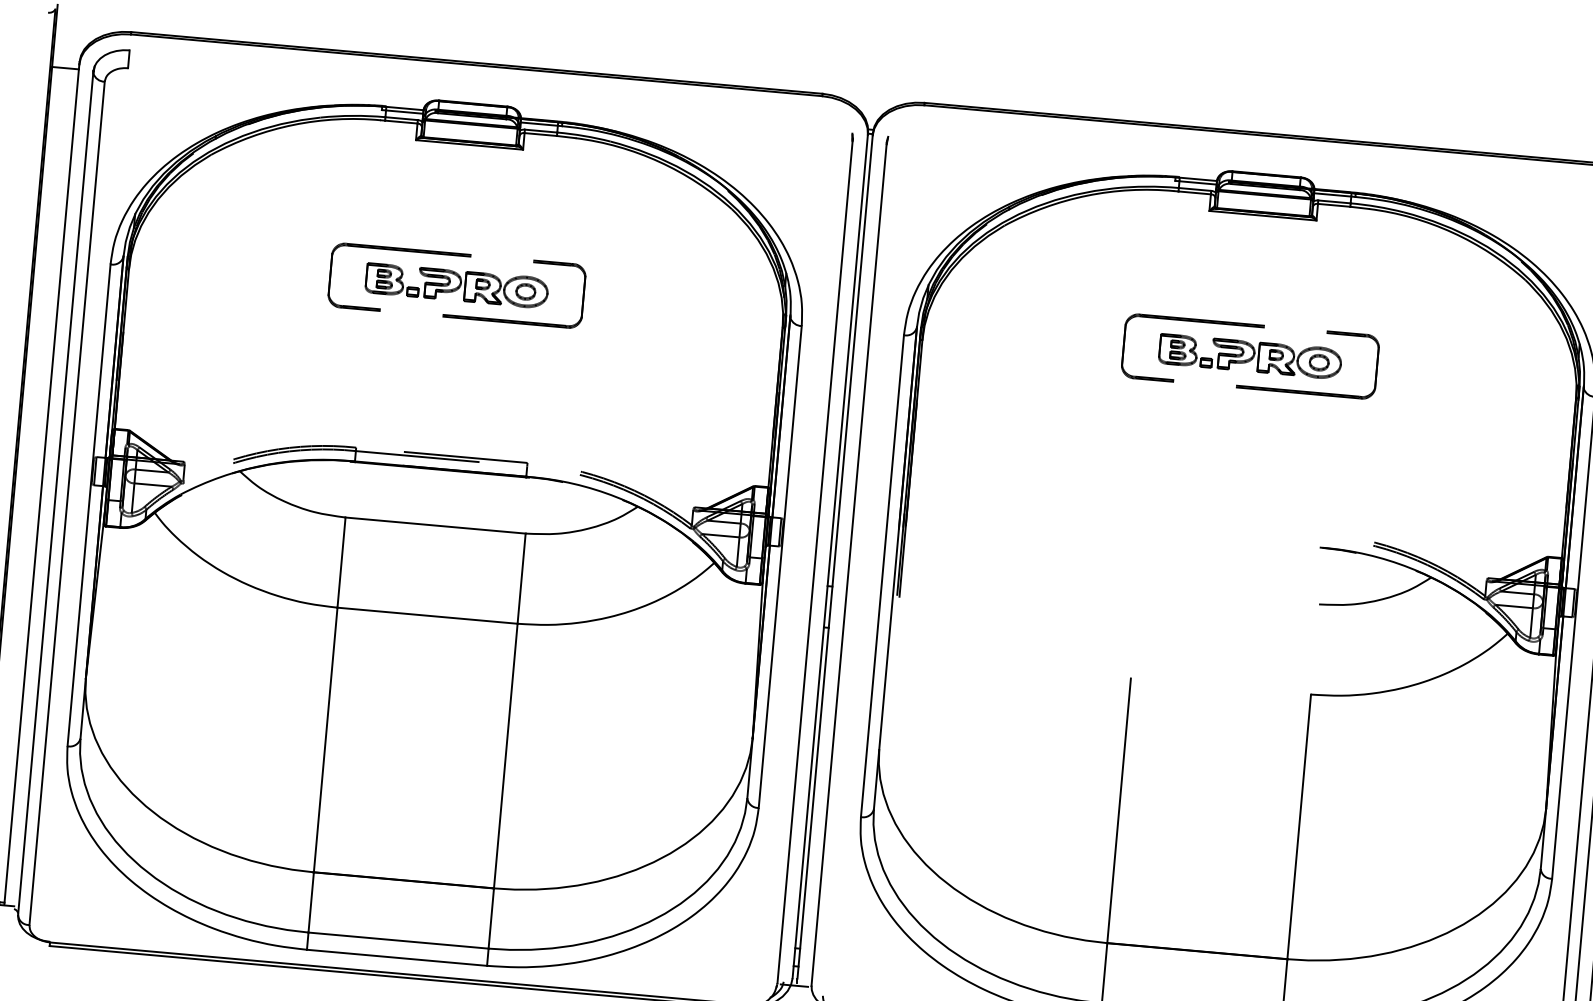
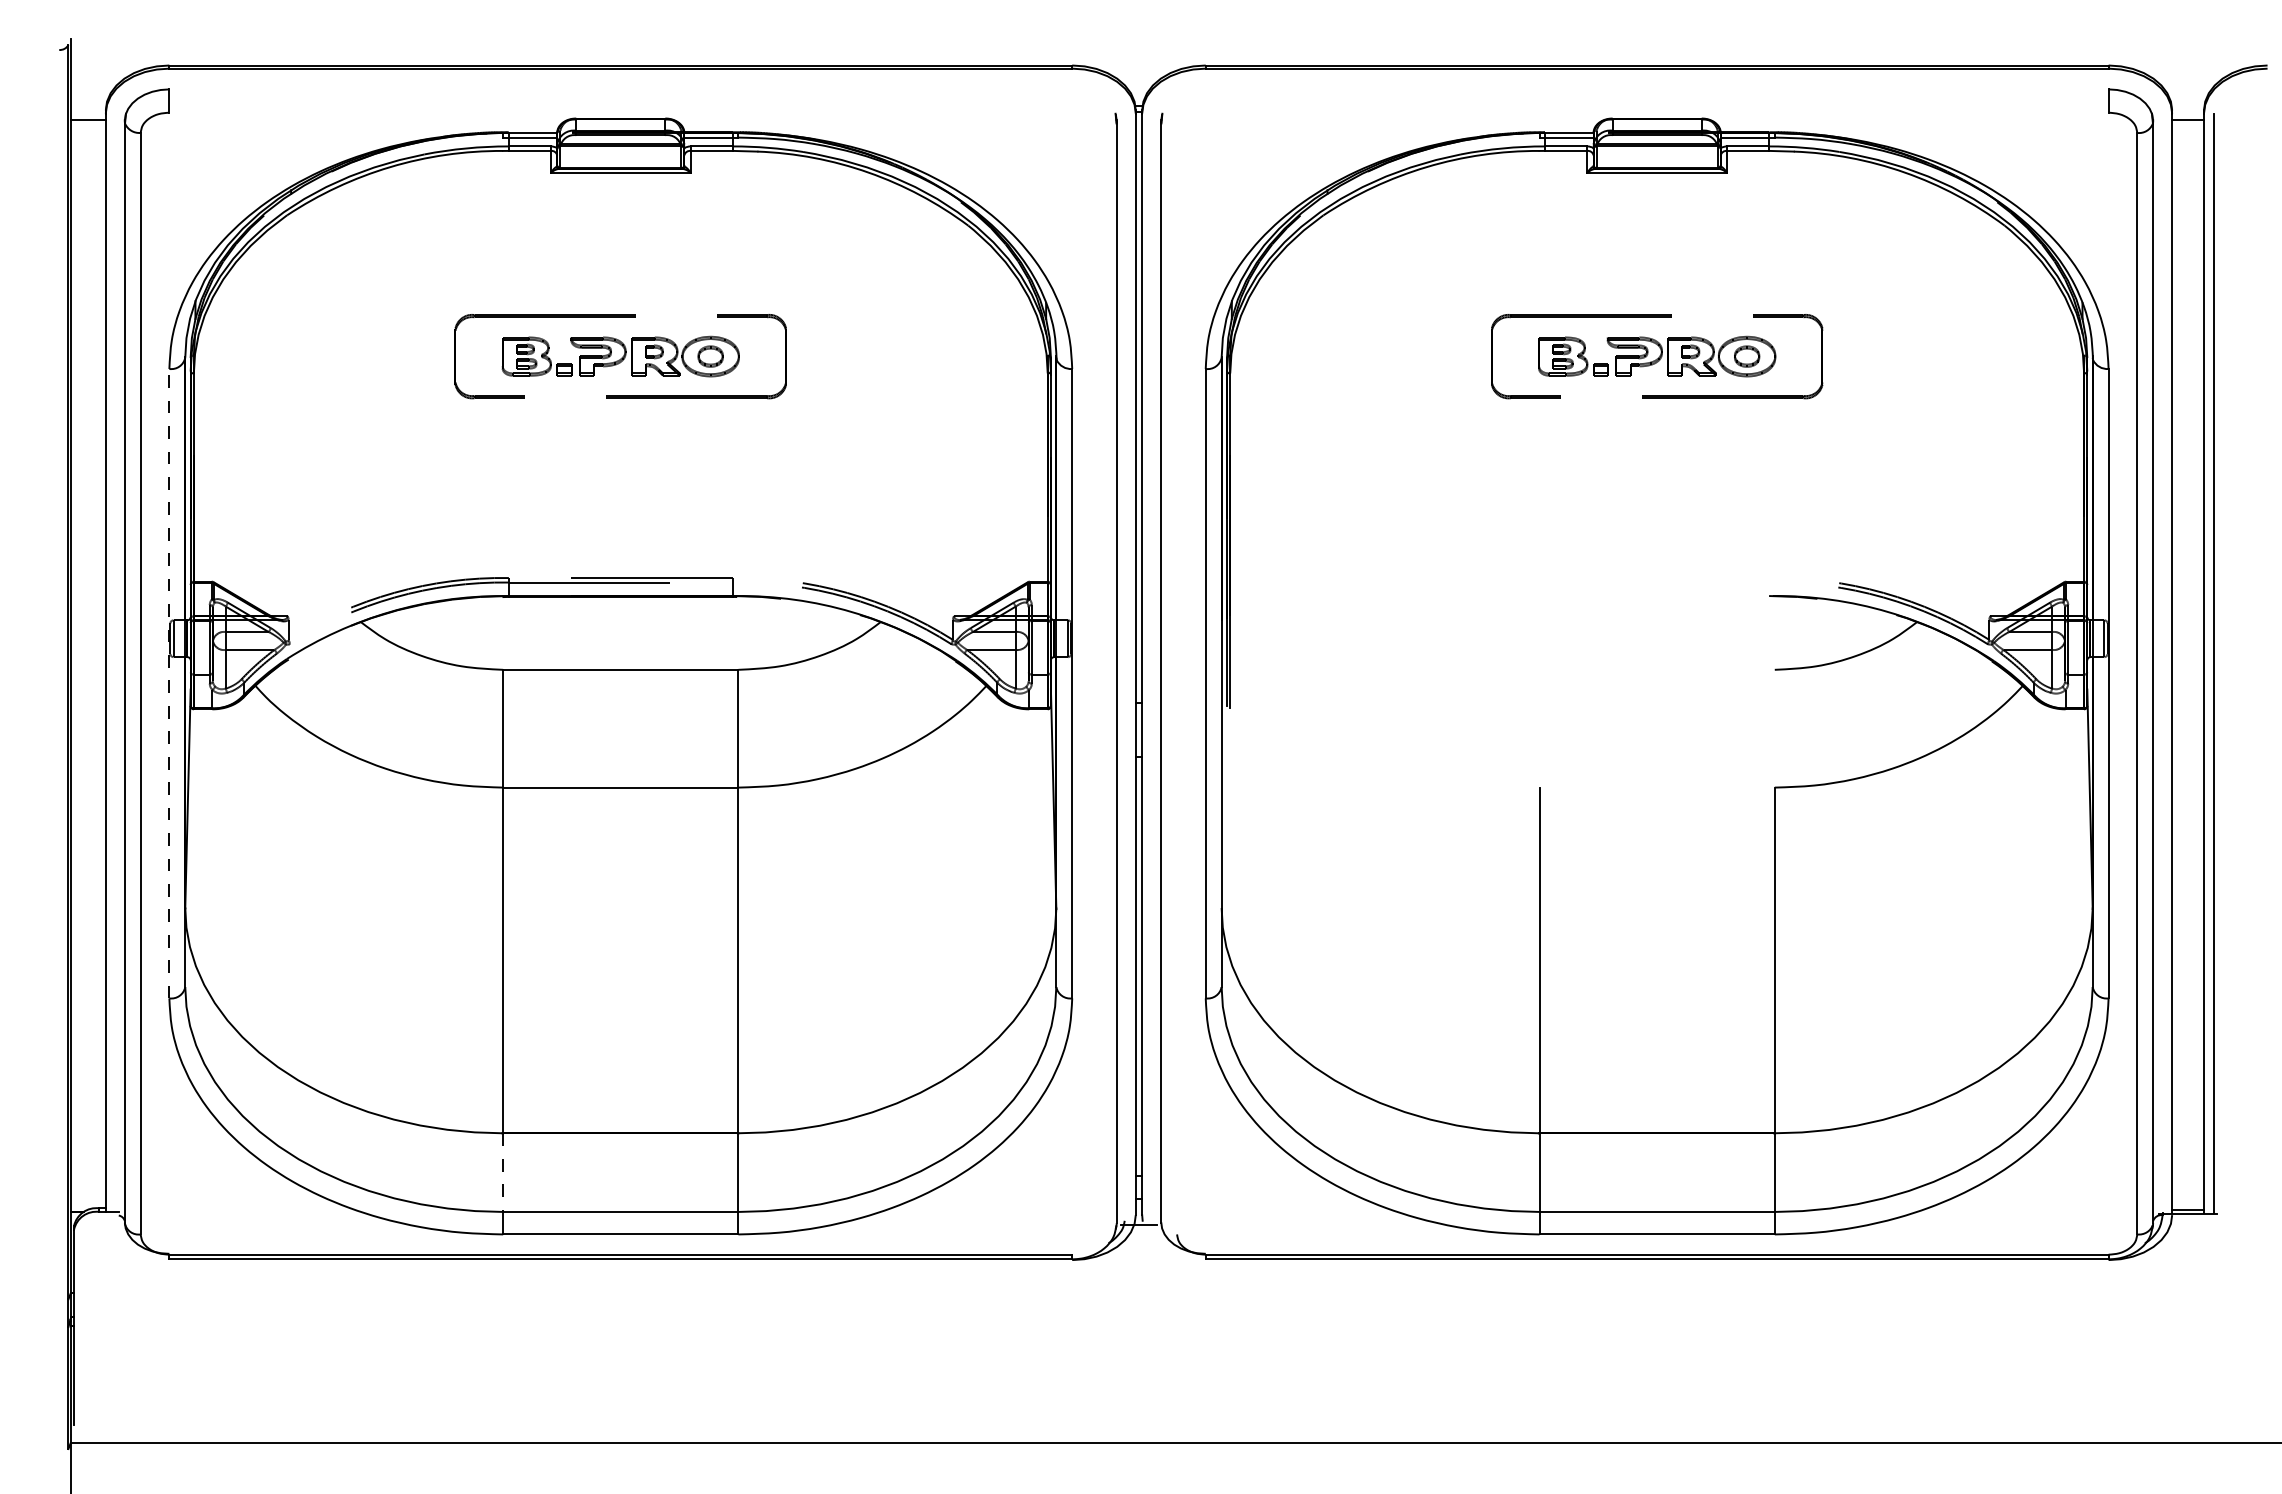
line: (89, 505) -> (169, 683), solid -> dashed
line: (311, 903) -> (503, 1173), solid -> dashed

